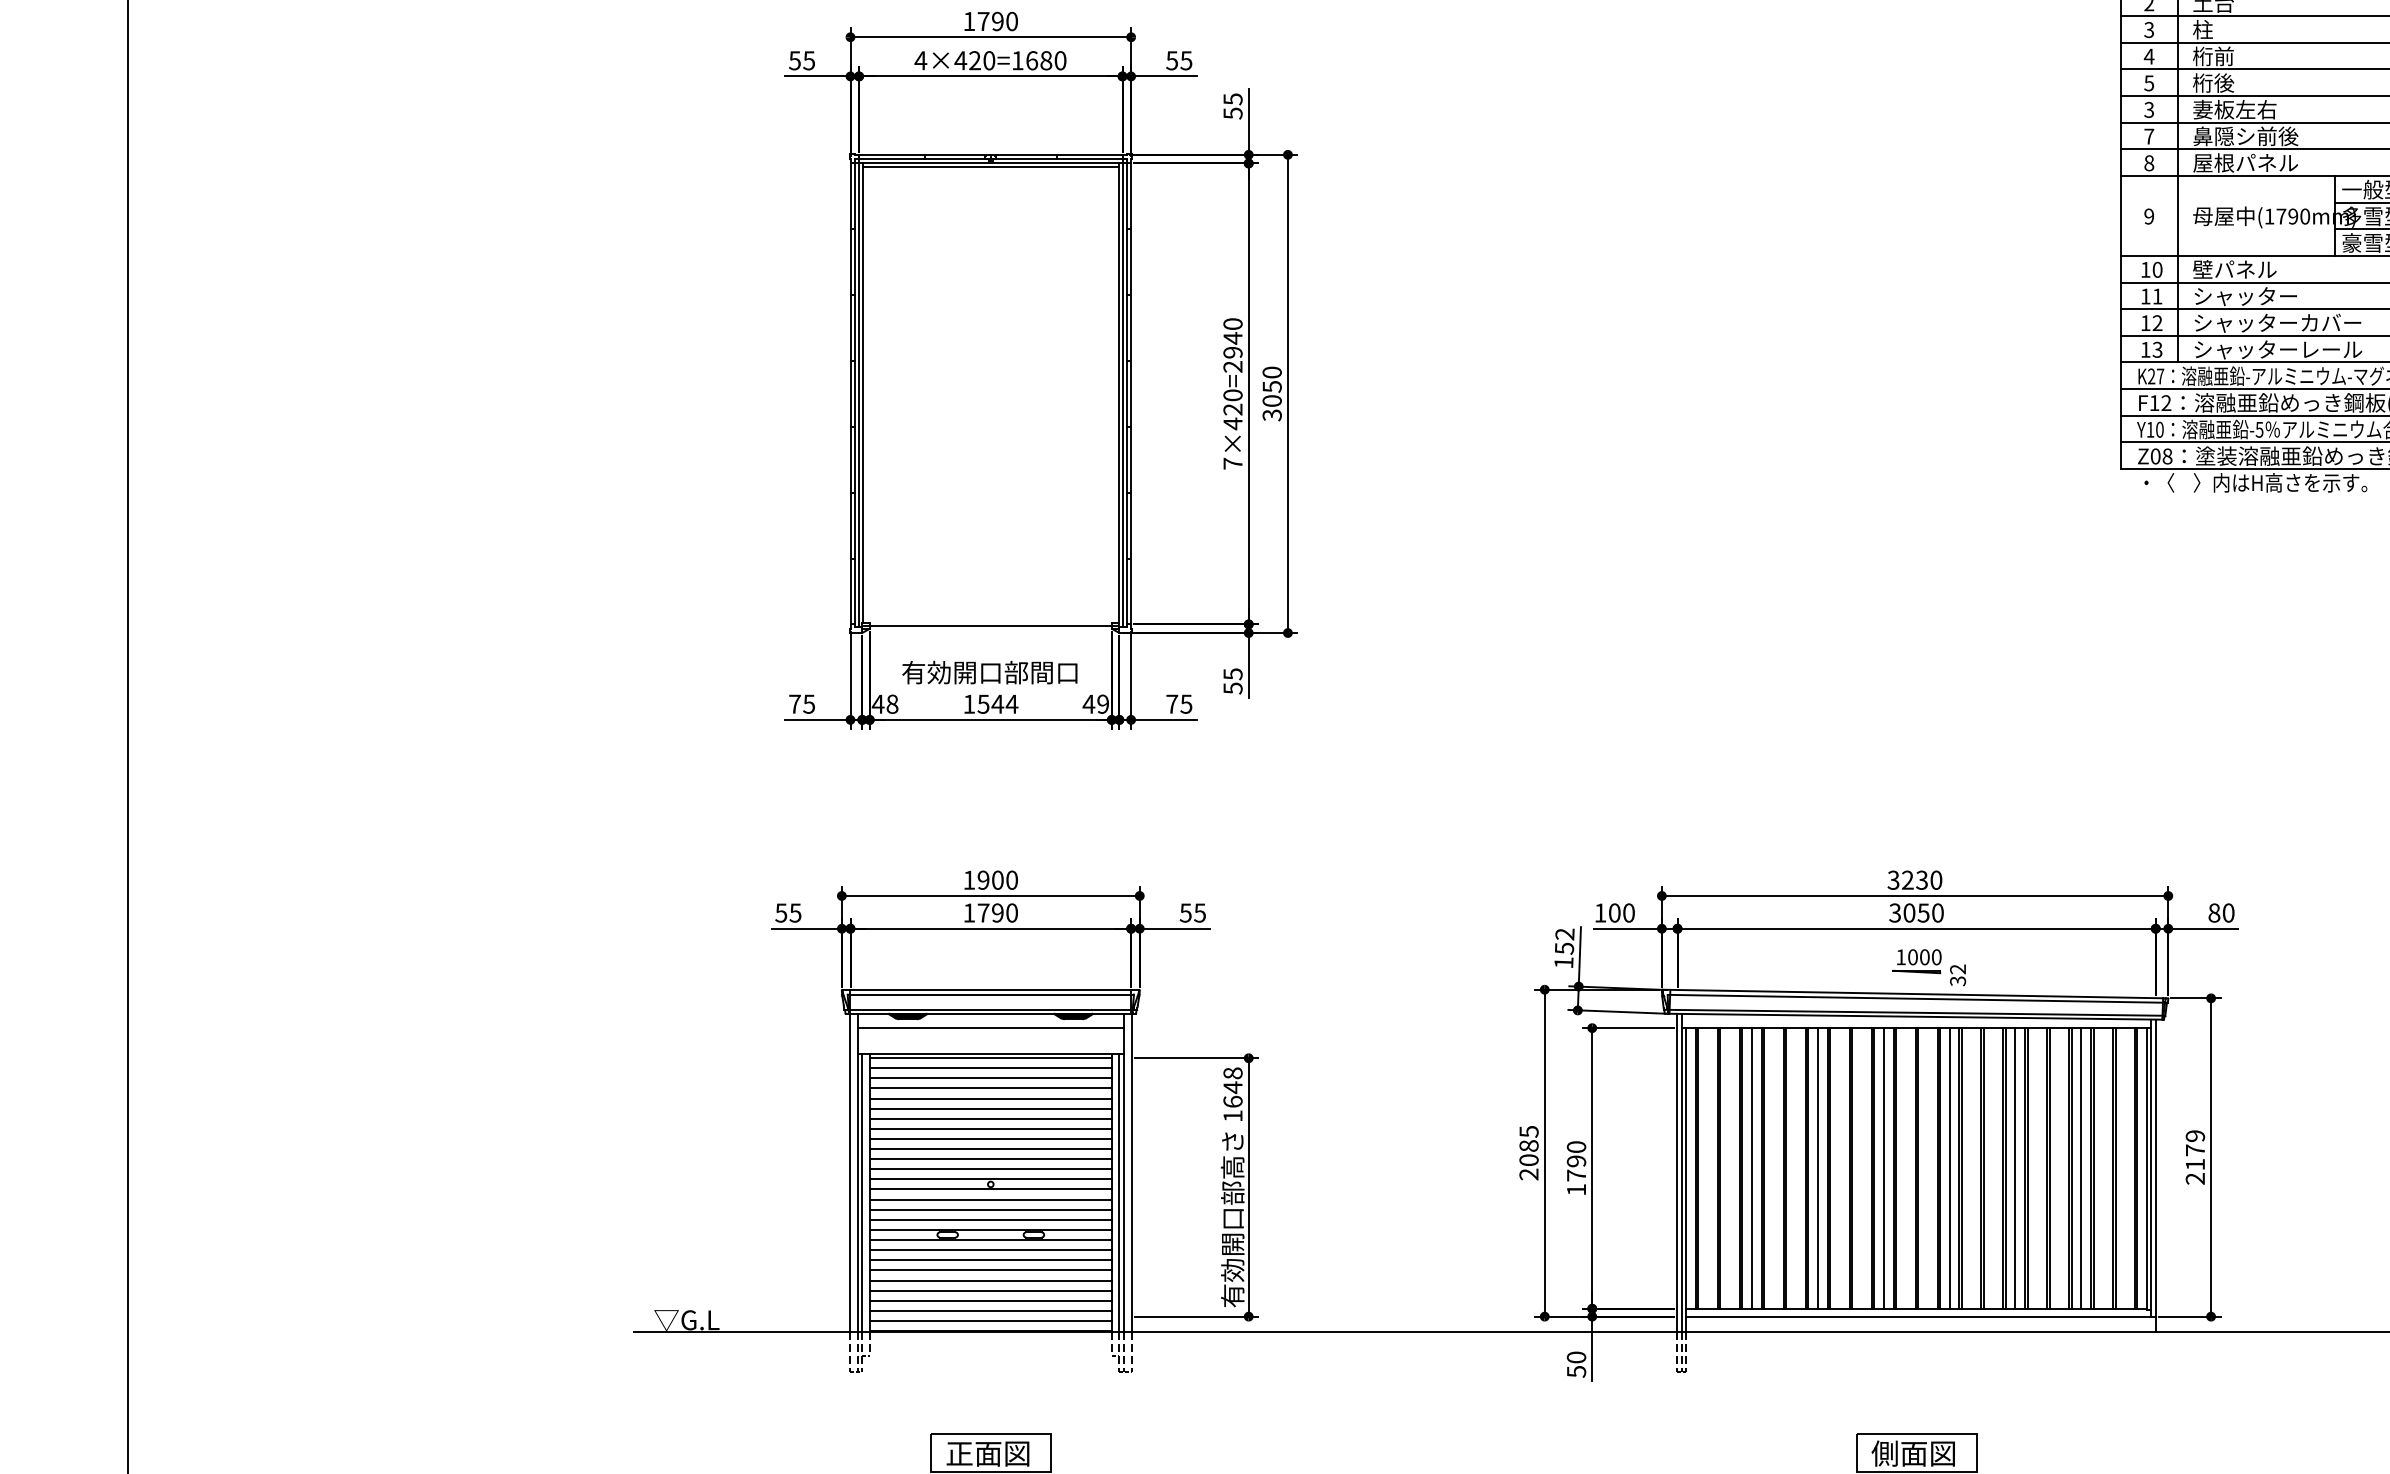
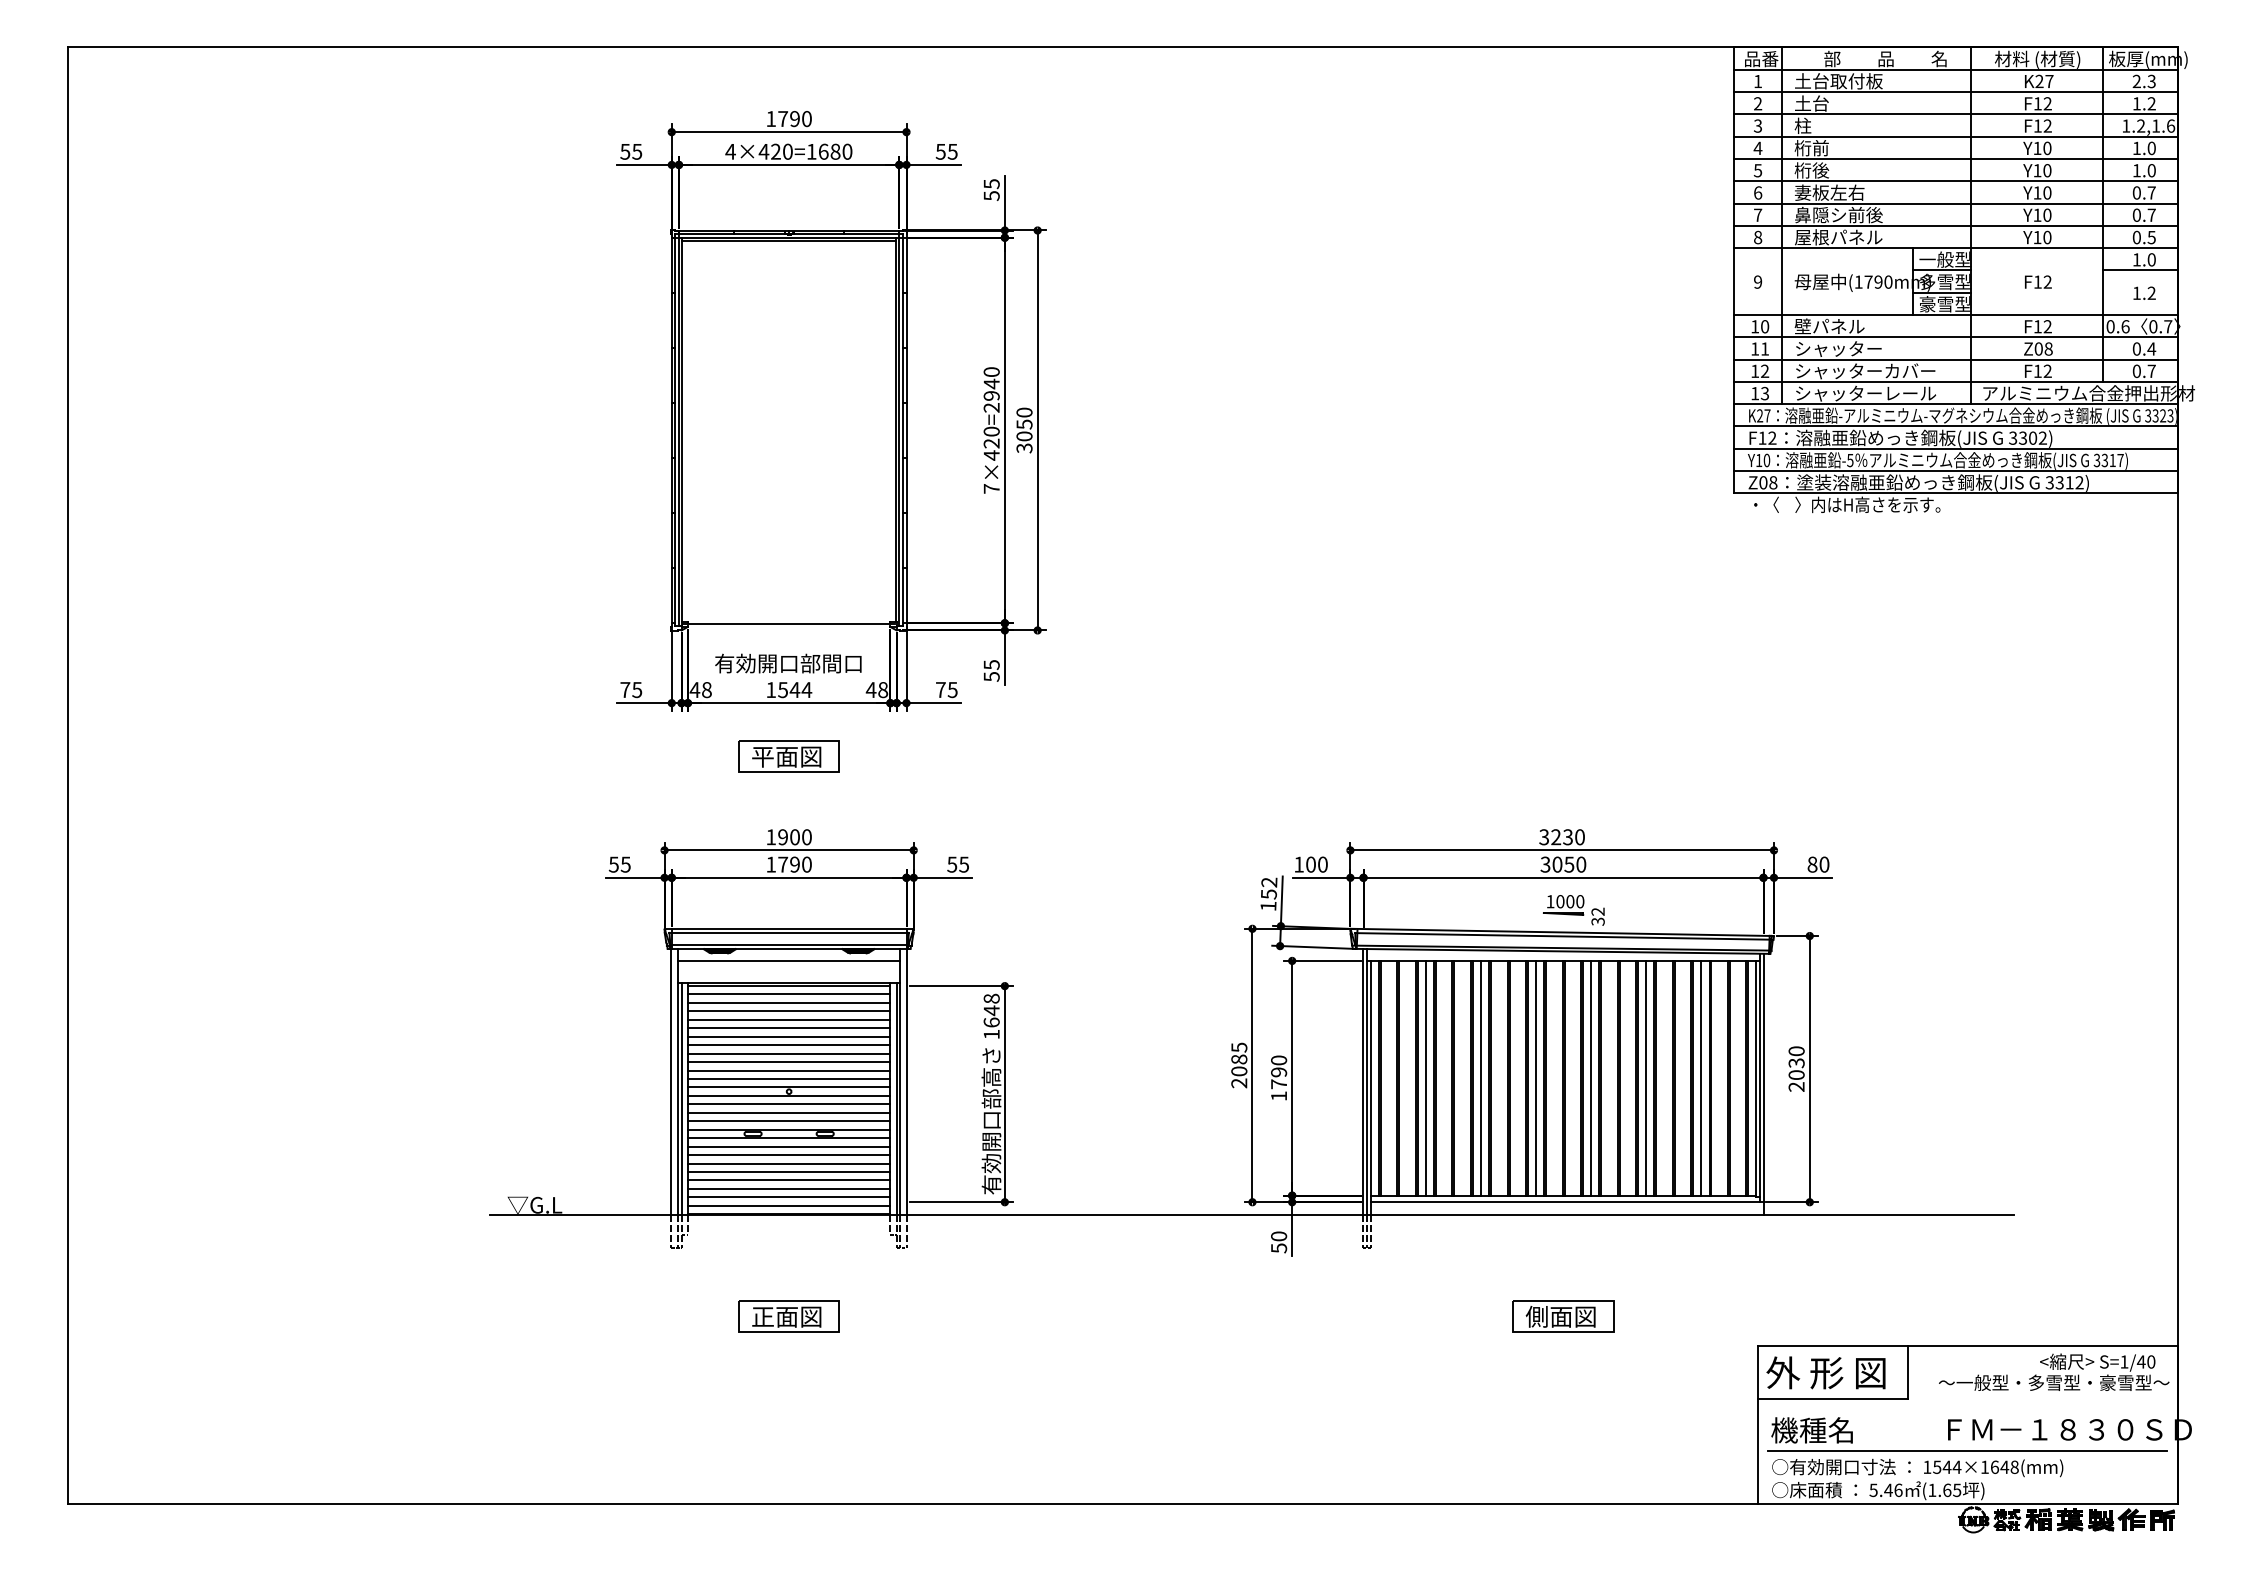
text: (2149, 109) -> (1758, 192), 3 -> 6
text: (1103, 704) -> (883, 690), 49 -> 48
part: (990, 783) -> (788, 756), added
text: (2195, 1149) -> (1796, 1062), 2179 -> 2030

